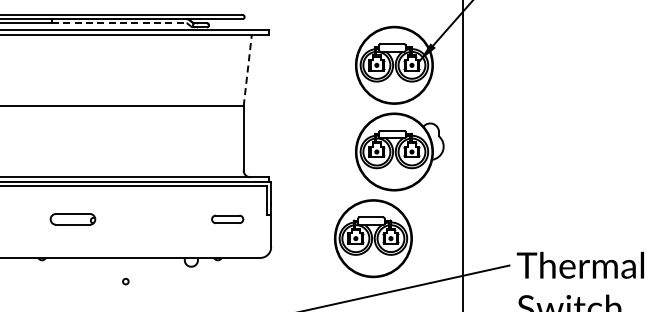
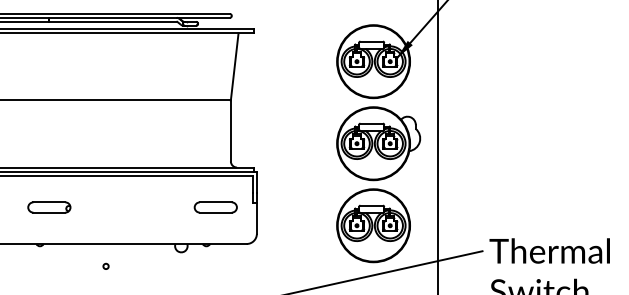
line: (119, 23) -> (113, 22), dashed -> solid
line: (247, 70) -> (234, 66), dashed -> solid
part: (72, 219) -> (48, 207), moved
part: (227, 219) -> (215, 207), size x1.43
part: (373, 238) -> (373, 225), moved
circle: (125, 281) -> (105, 266), moved

